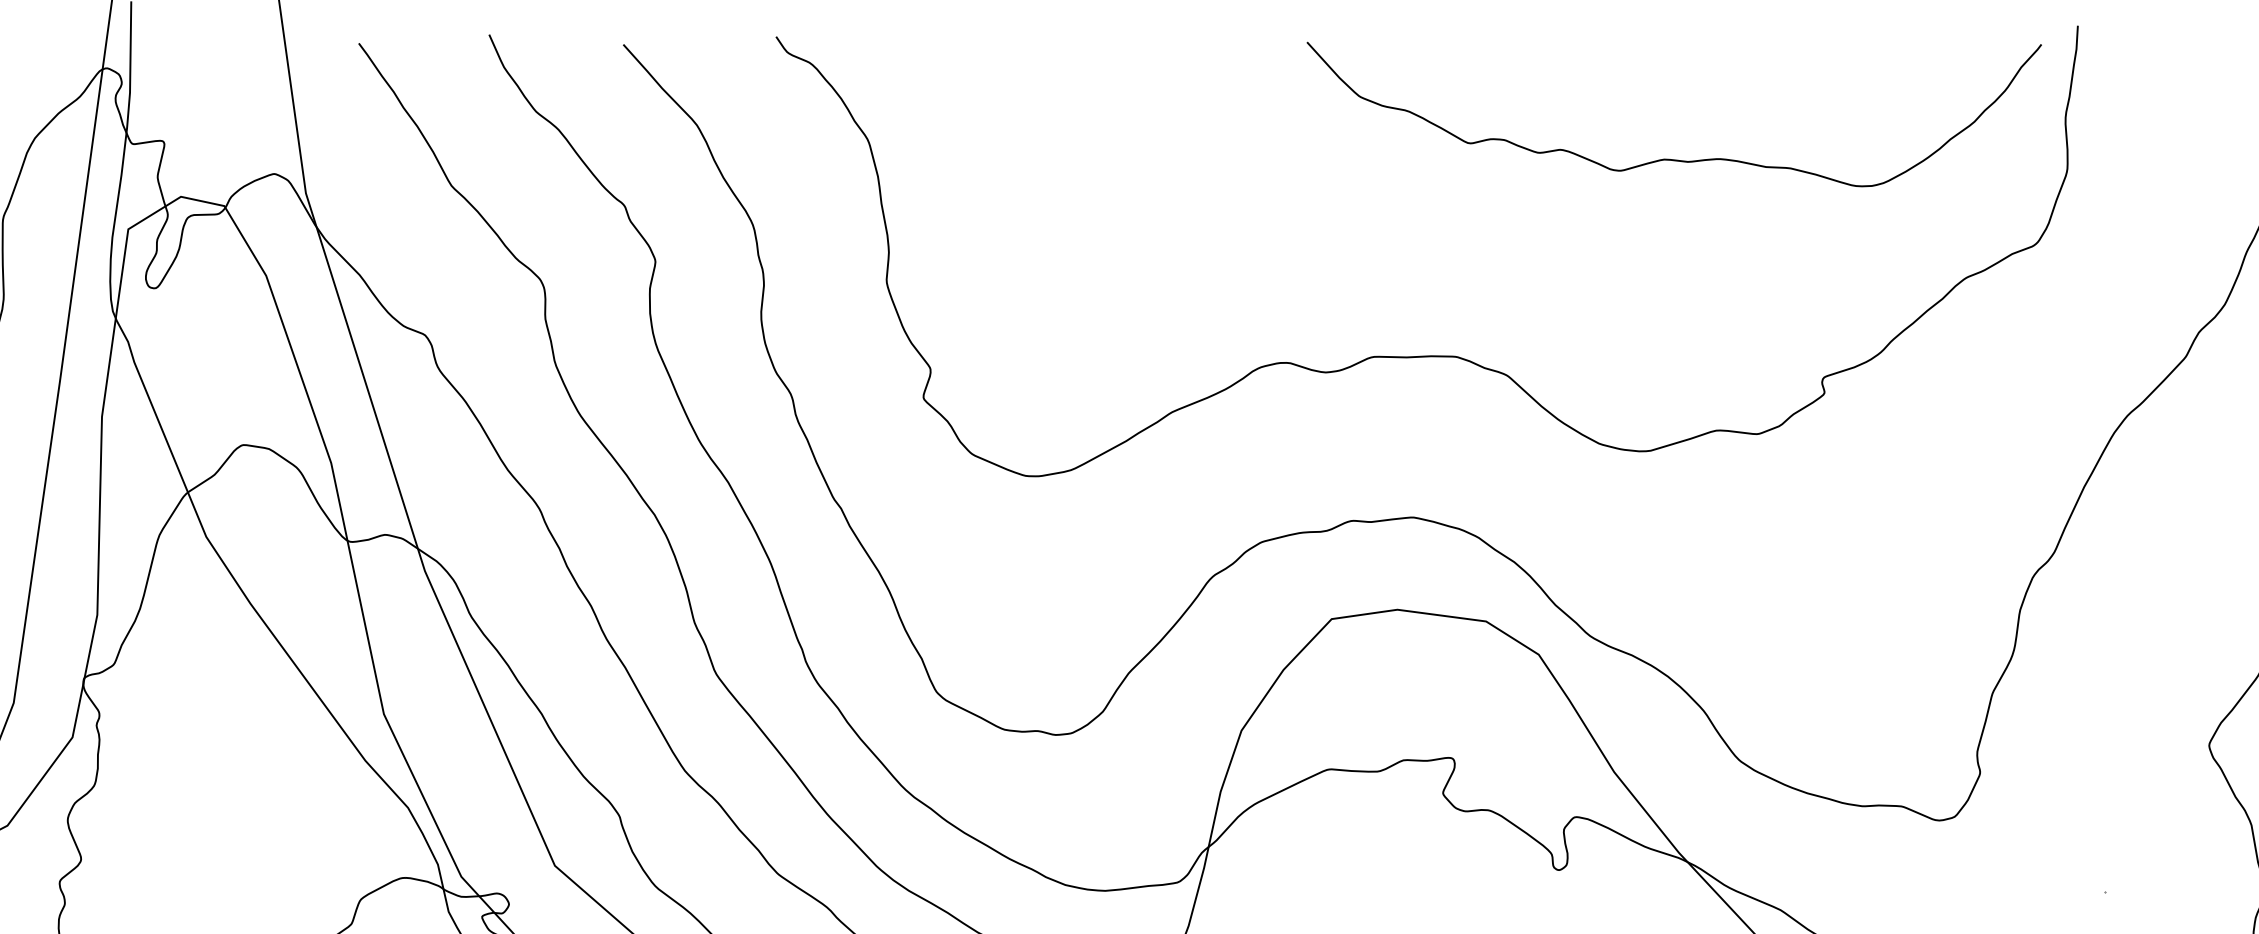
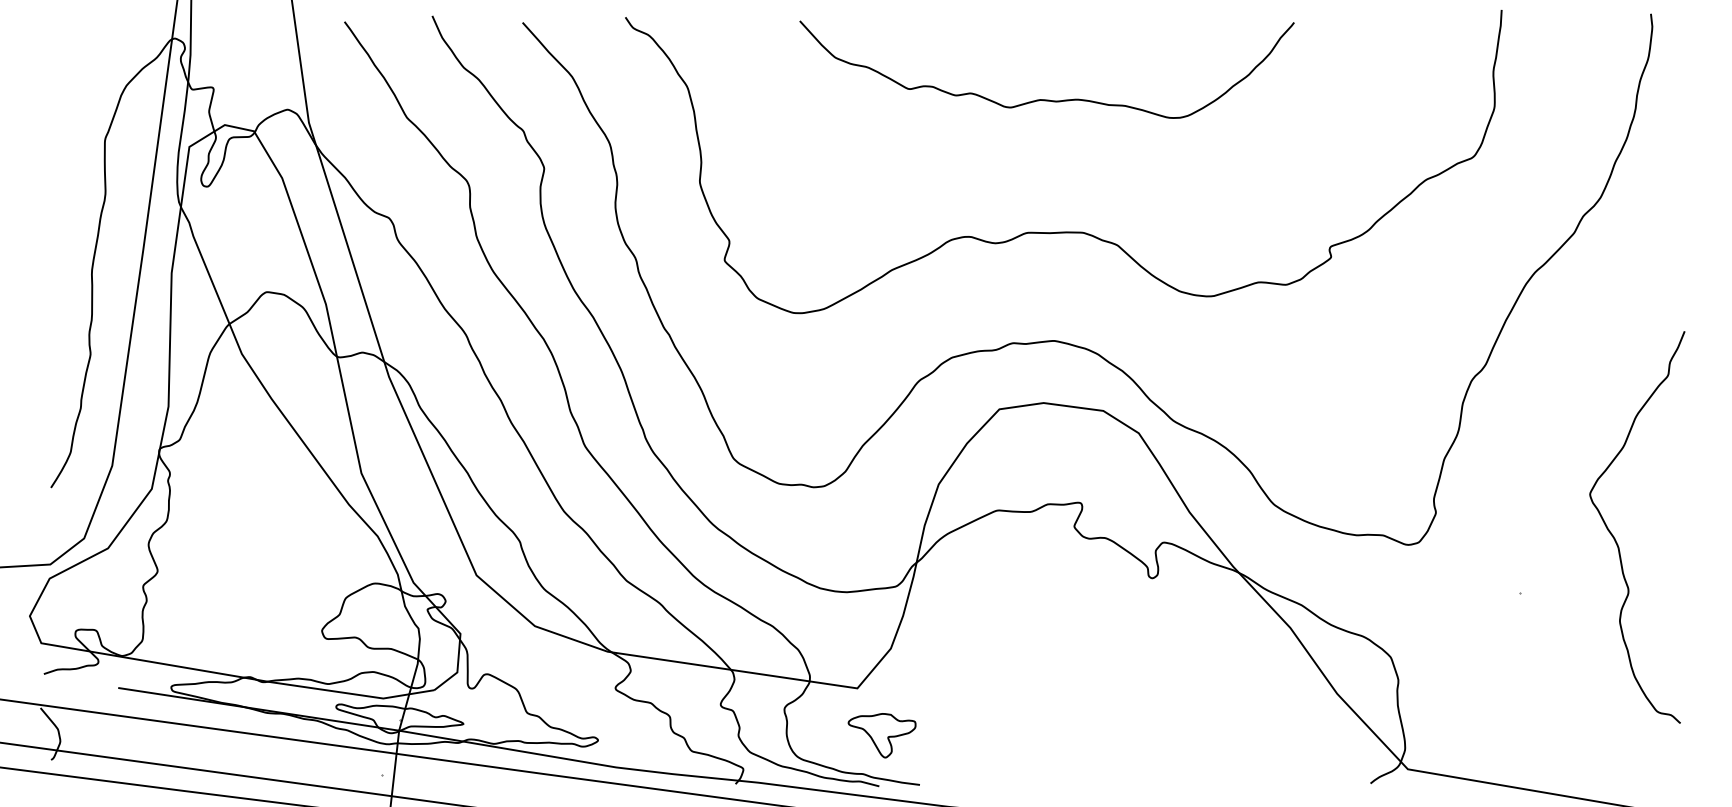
curve: (1673, 158) -> (1046, 99), moved

